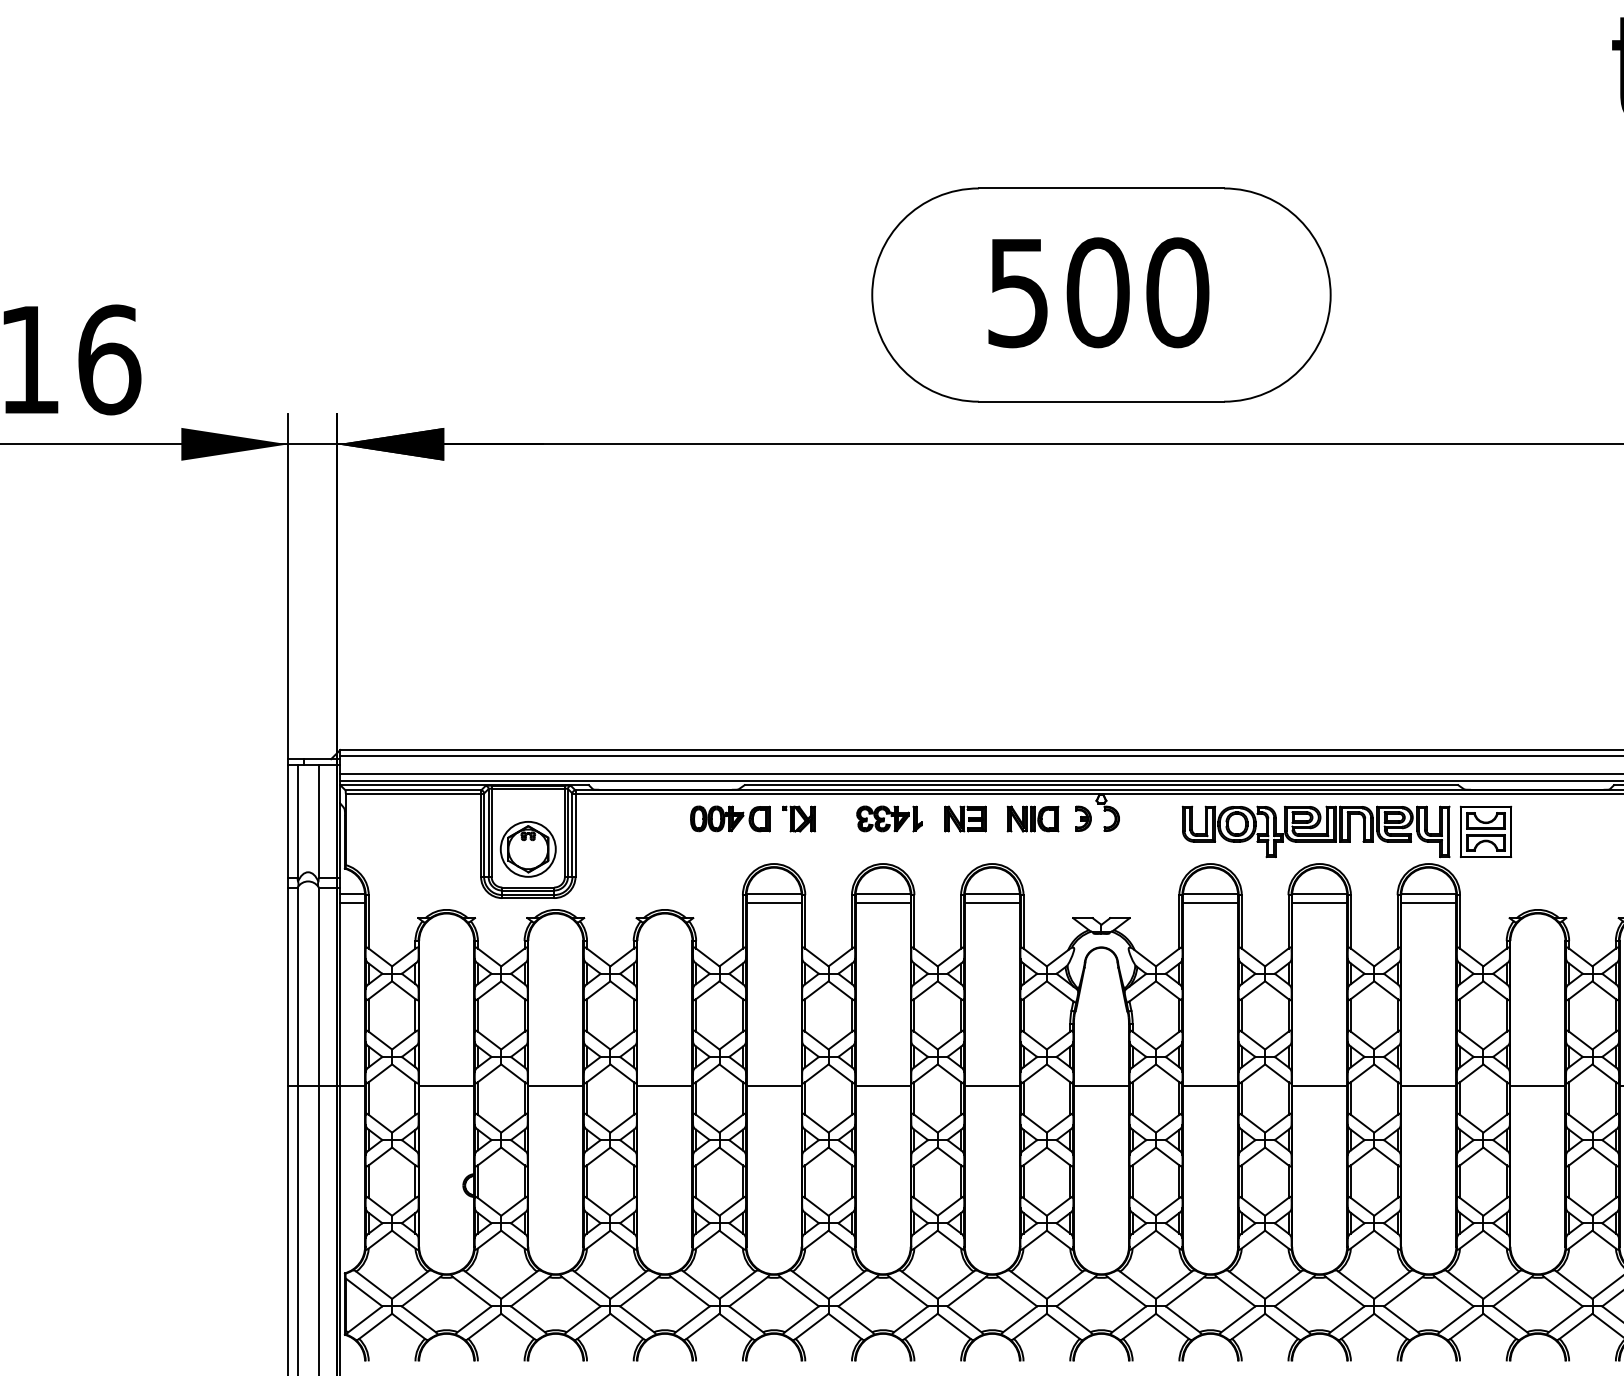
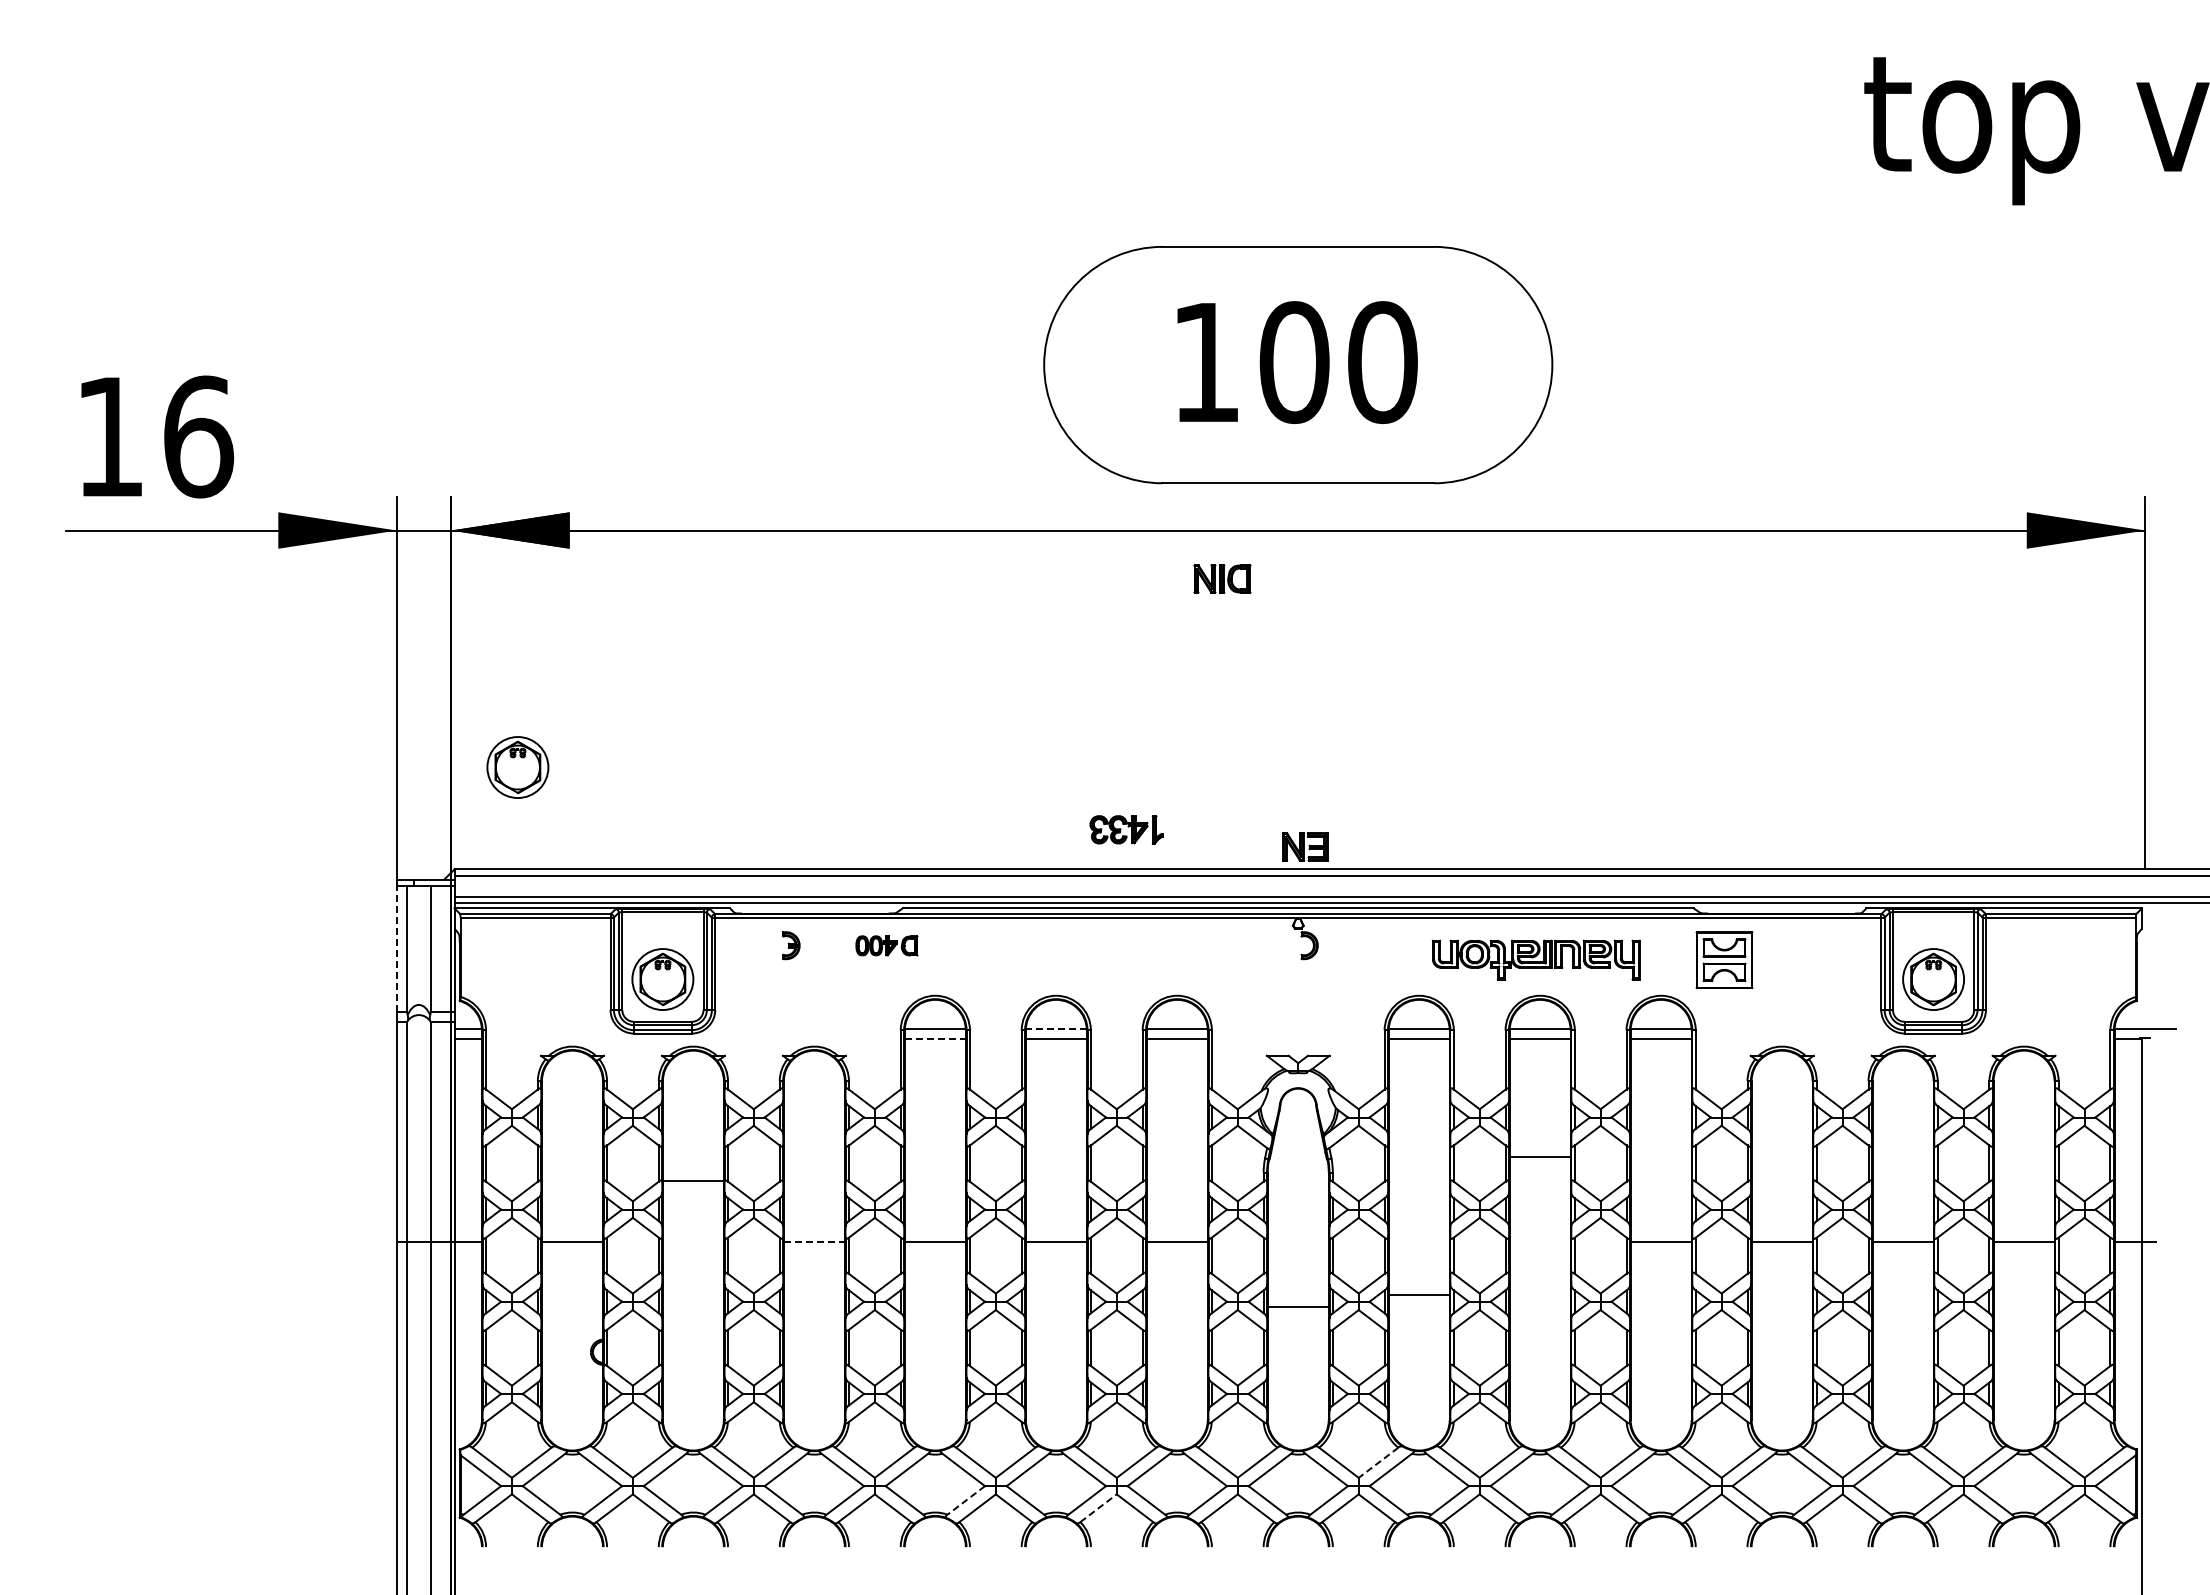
text: (1017, 293) -> (1205, 363), 500 -> 100
part: (397, 658) -> (517, 767), added
part: (730, 818) -> (886, 945), size x0.7
part: (798, 818) -> (962, 945), removed
part: (889, 818) -> (1126, 829), moved
part: (965, 818) -> (1305, 846), moved
part: (1033, 818) -> (1222, 578), moved
part: (1083, 818) -> (791, 945), moved
line: (287, 822) -> (396, 949), solid -> dashed
part: (1316, 832) -> (1536, 960), size x0.7
line: (882, 893) -> (1055, 1028), solid -> dashed
line: (774, 902) -> (935, 1038), solid -> dashed
line: (555, 1086) -> (692, 1181), moved
line: (665, 1086) -> (814, 1242), solid -> dashed
line: (1100, 1086) -> (1297, 1307), moved
line: (1209, 1086) -> (1418, 1295), moved
line: (1319, 1086) -> (1539, 1157), moved
line: (1173, 1285) -> (1378, 1462), solid -> dashed
line: (802, 1319) -> (966, 1500), solid -> dashed
line: (921, 1326) -> (1098, 1508), solid -> dashed

